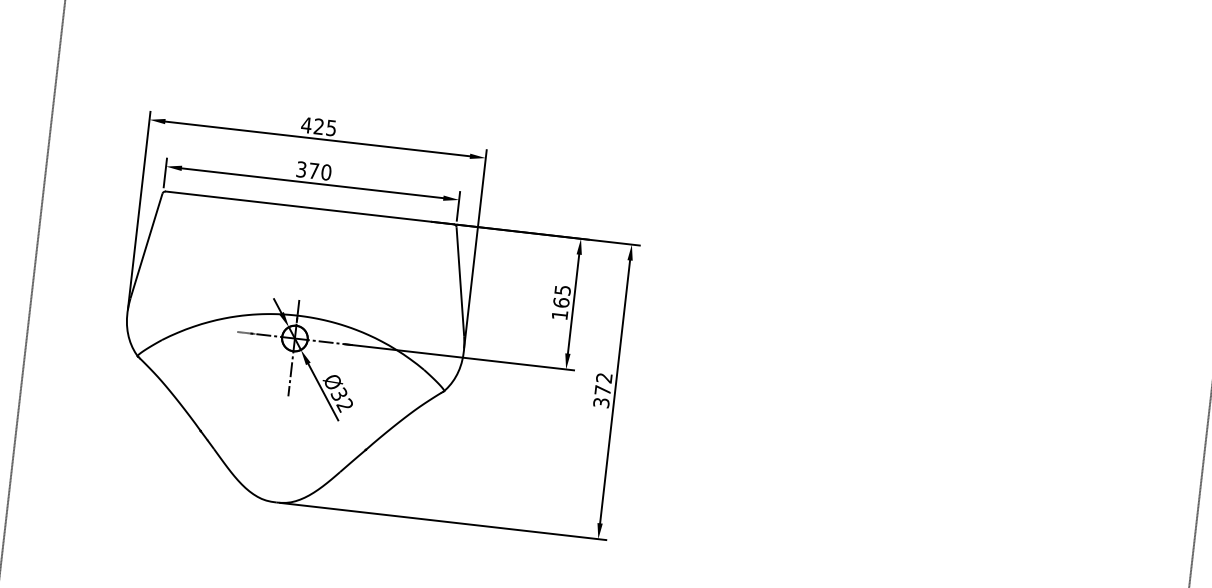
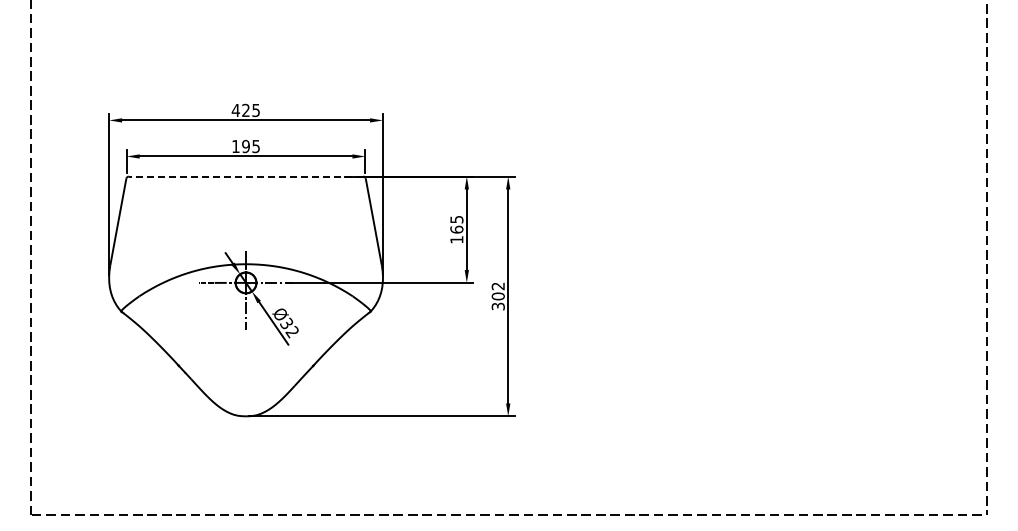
text: (314, 171) -> (246, 146), 370 -> 195
line: (309, 207) -> (245, 176), solid -> dashed
text: (601, 390) -> (497, 296), 372 -> 302

